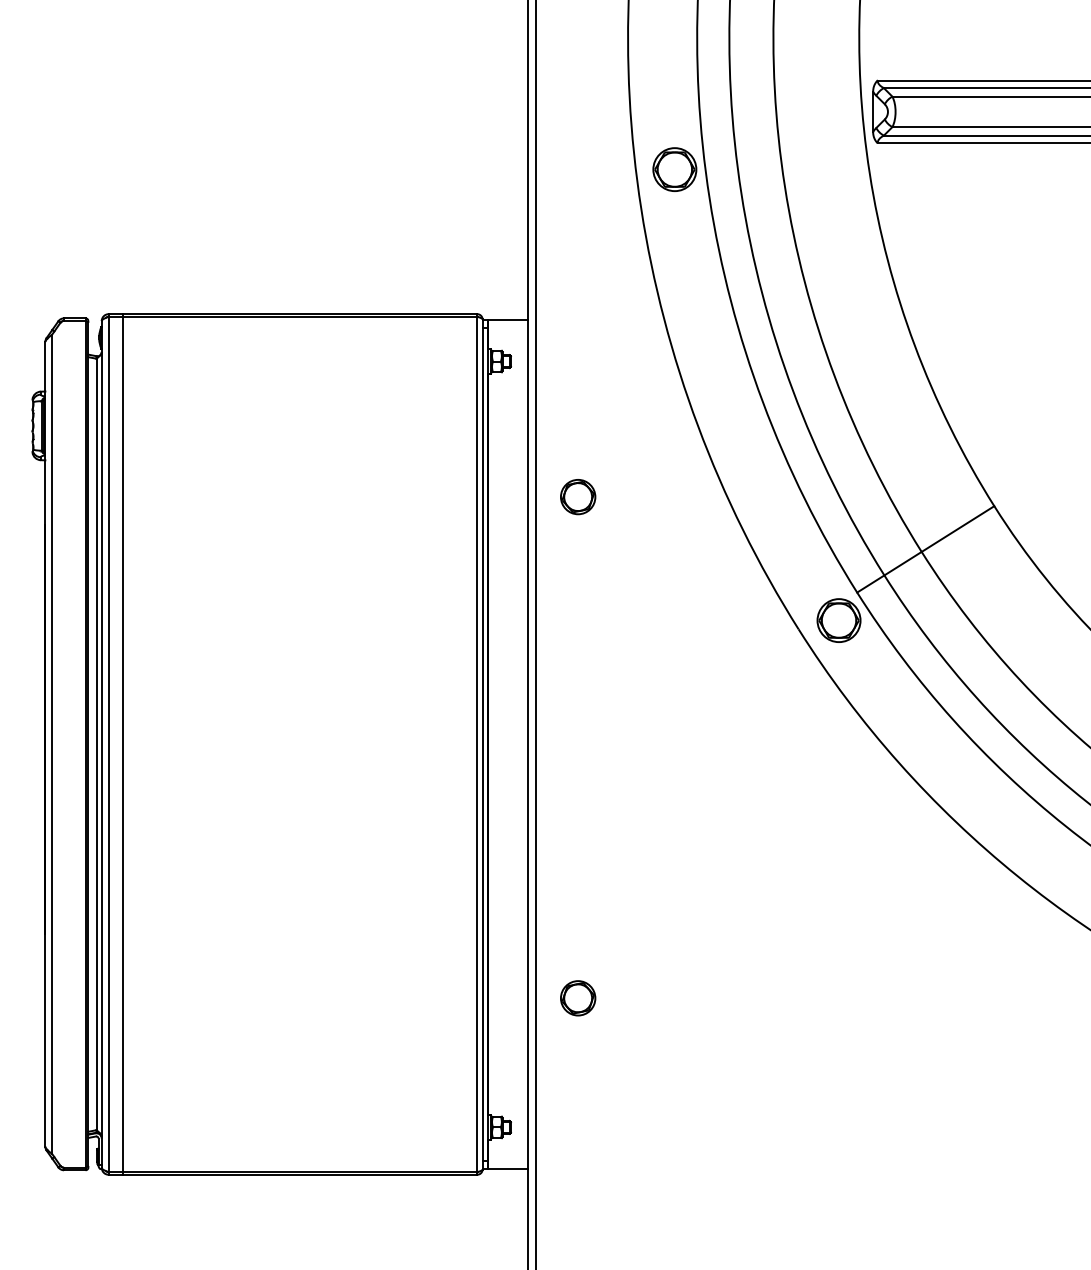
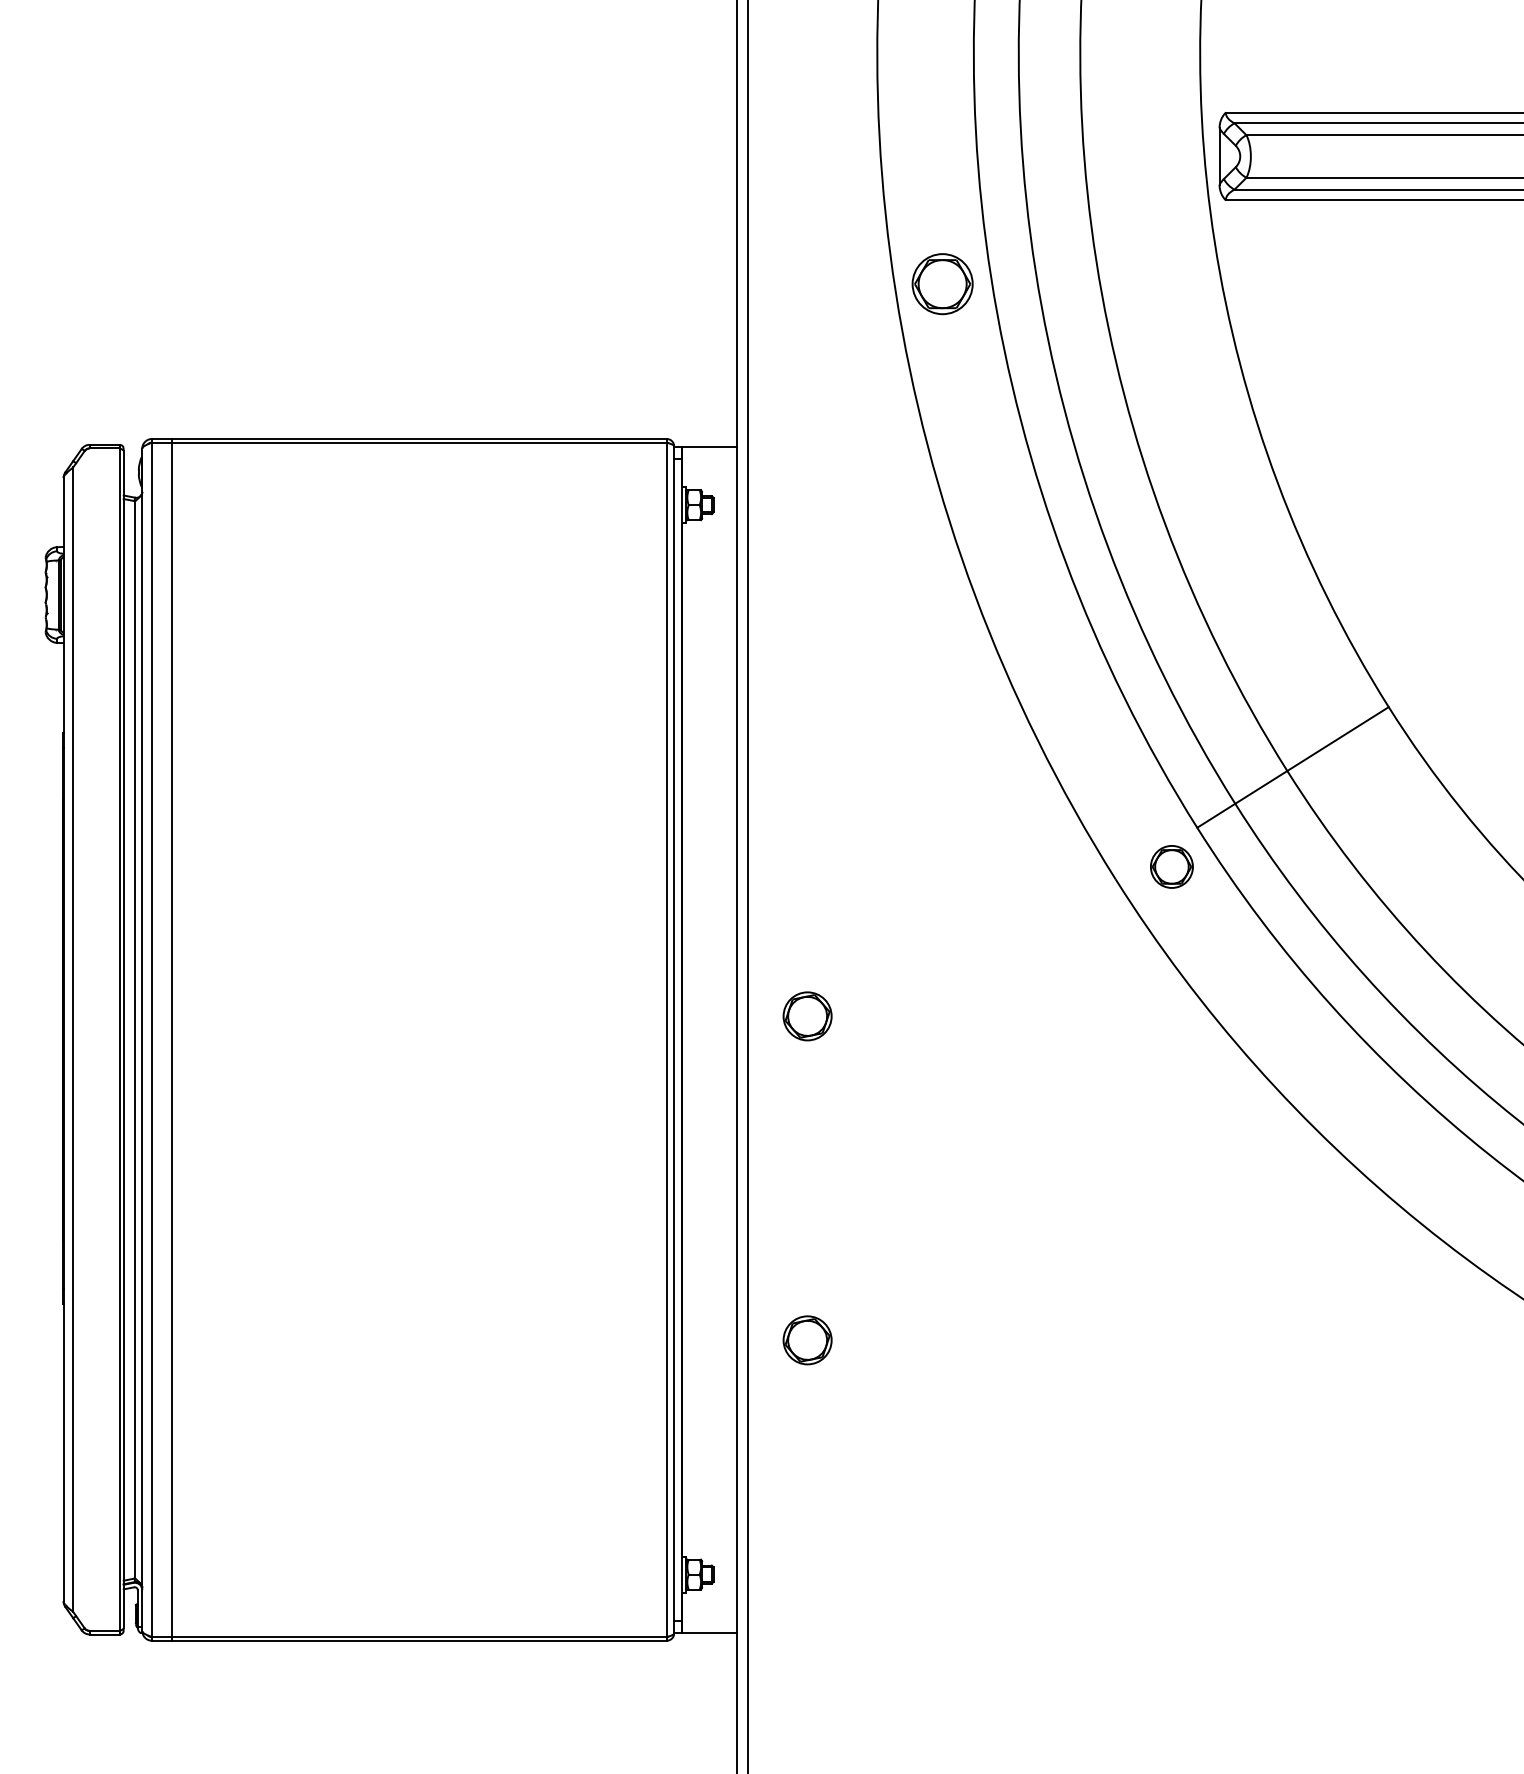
part: (674, 169) -> (942, 284), moved
part: (578, 497) -> (807, 1016), moved
part: (838, 620) -> (1171, 866), size x0.7
part: (578, 998) -> (807, 1340), moved

